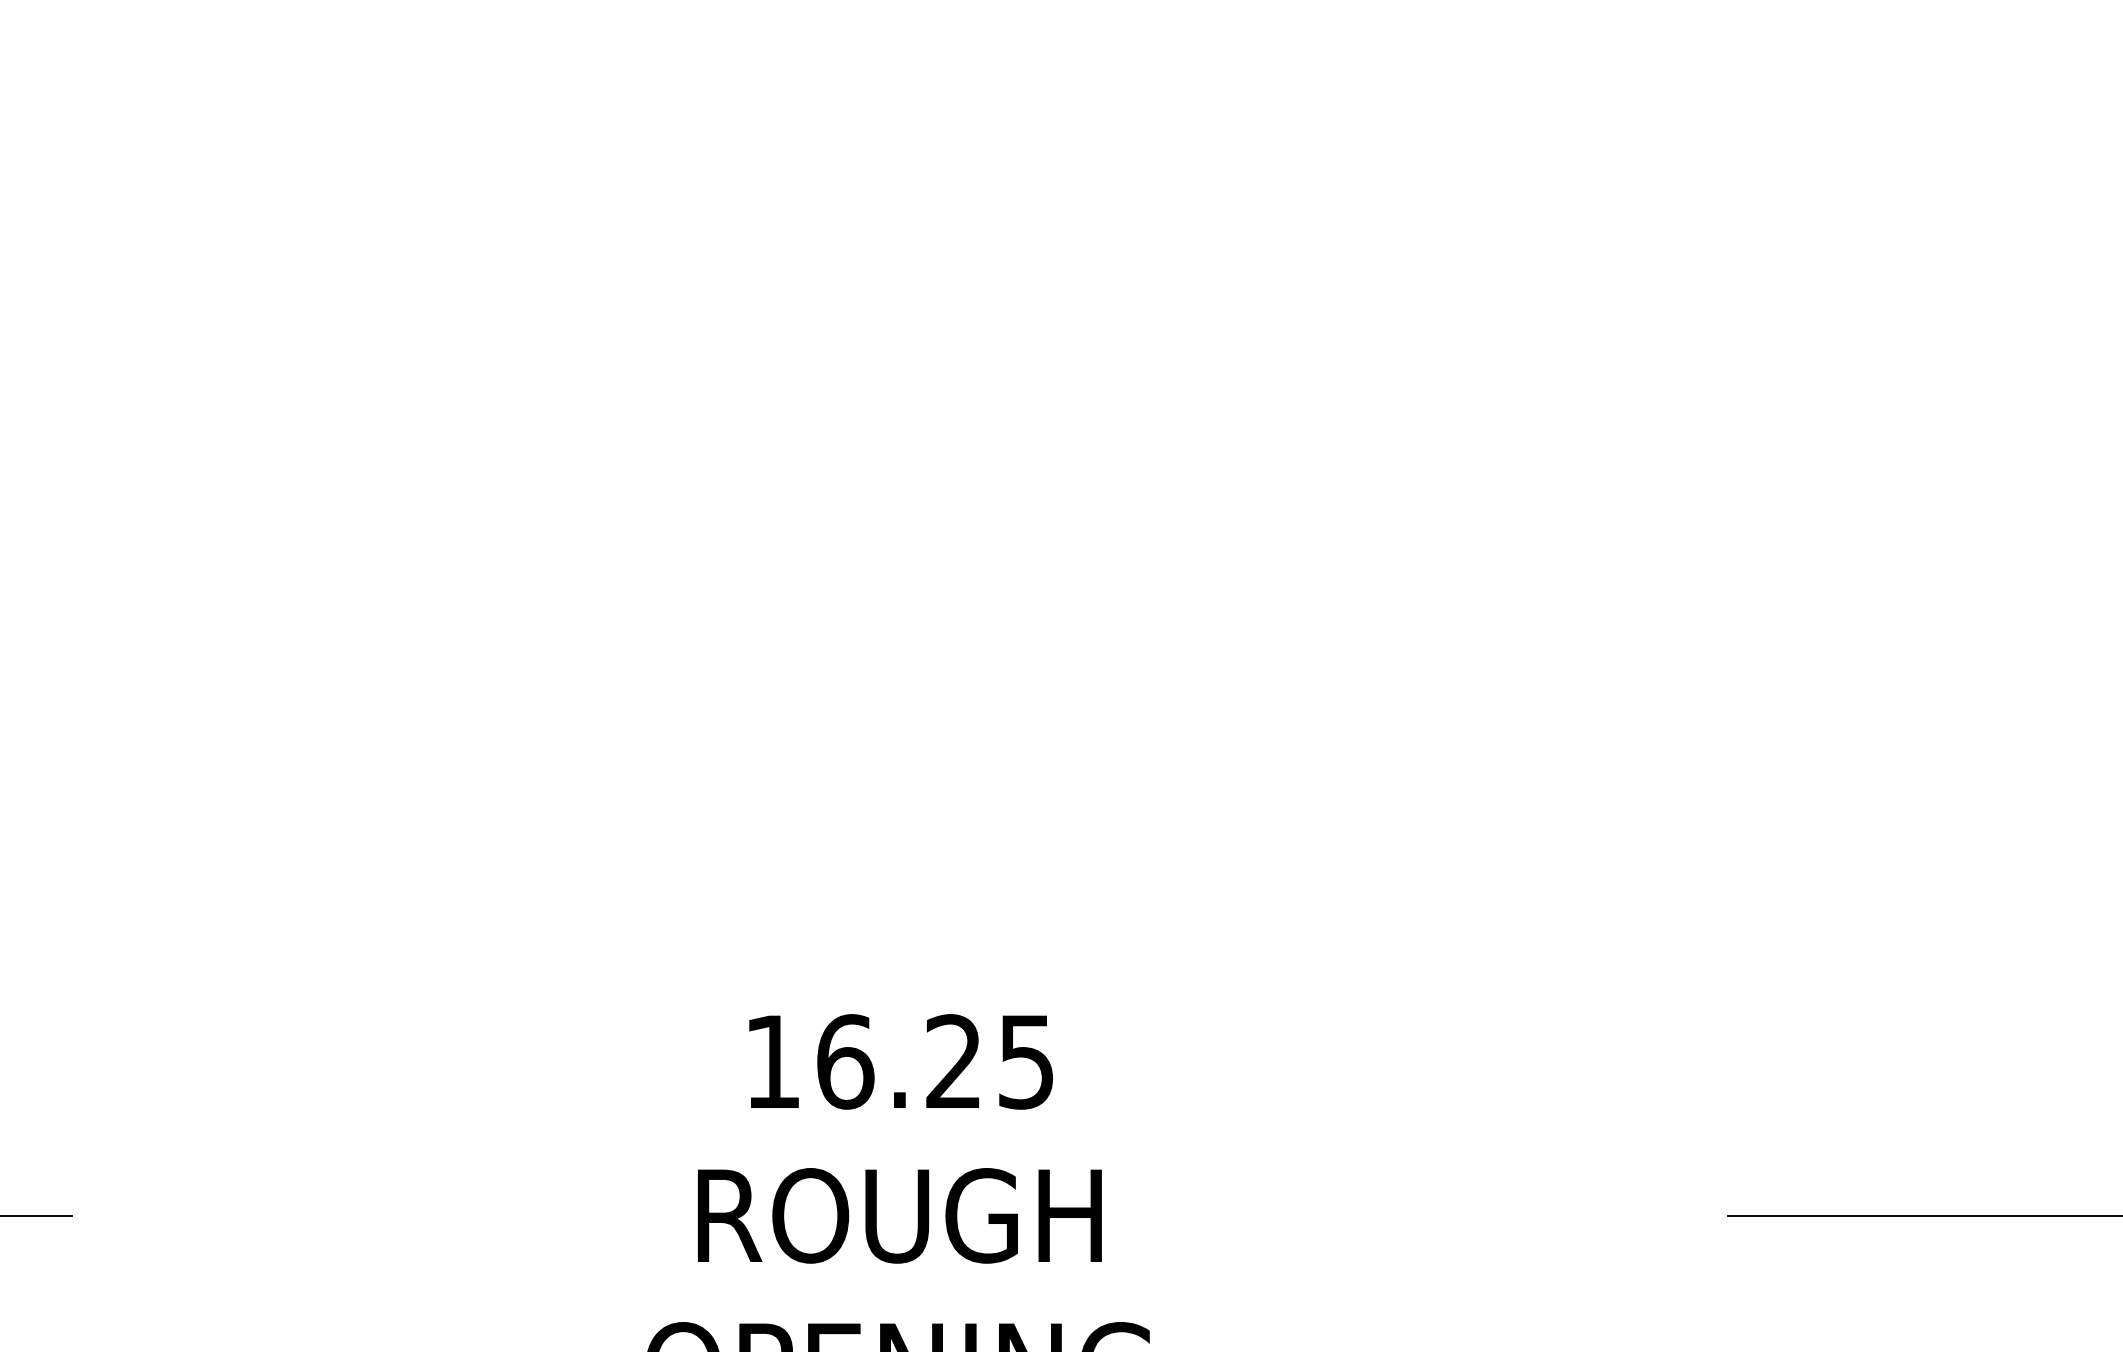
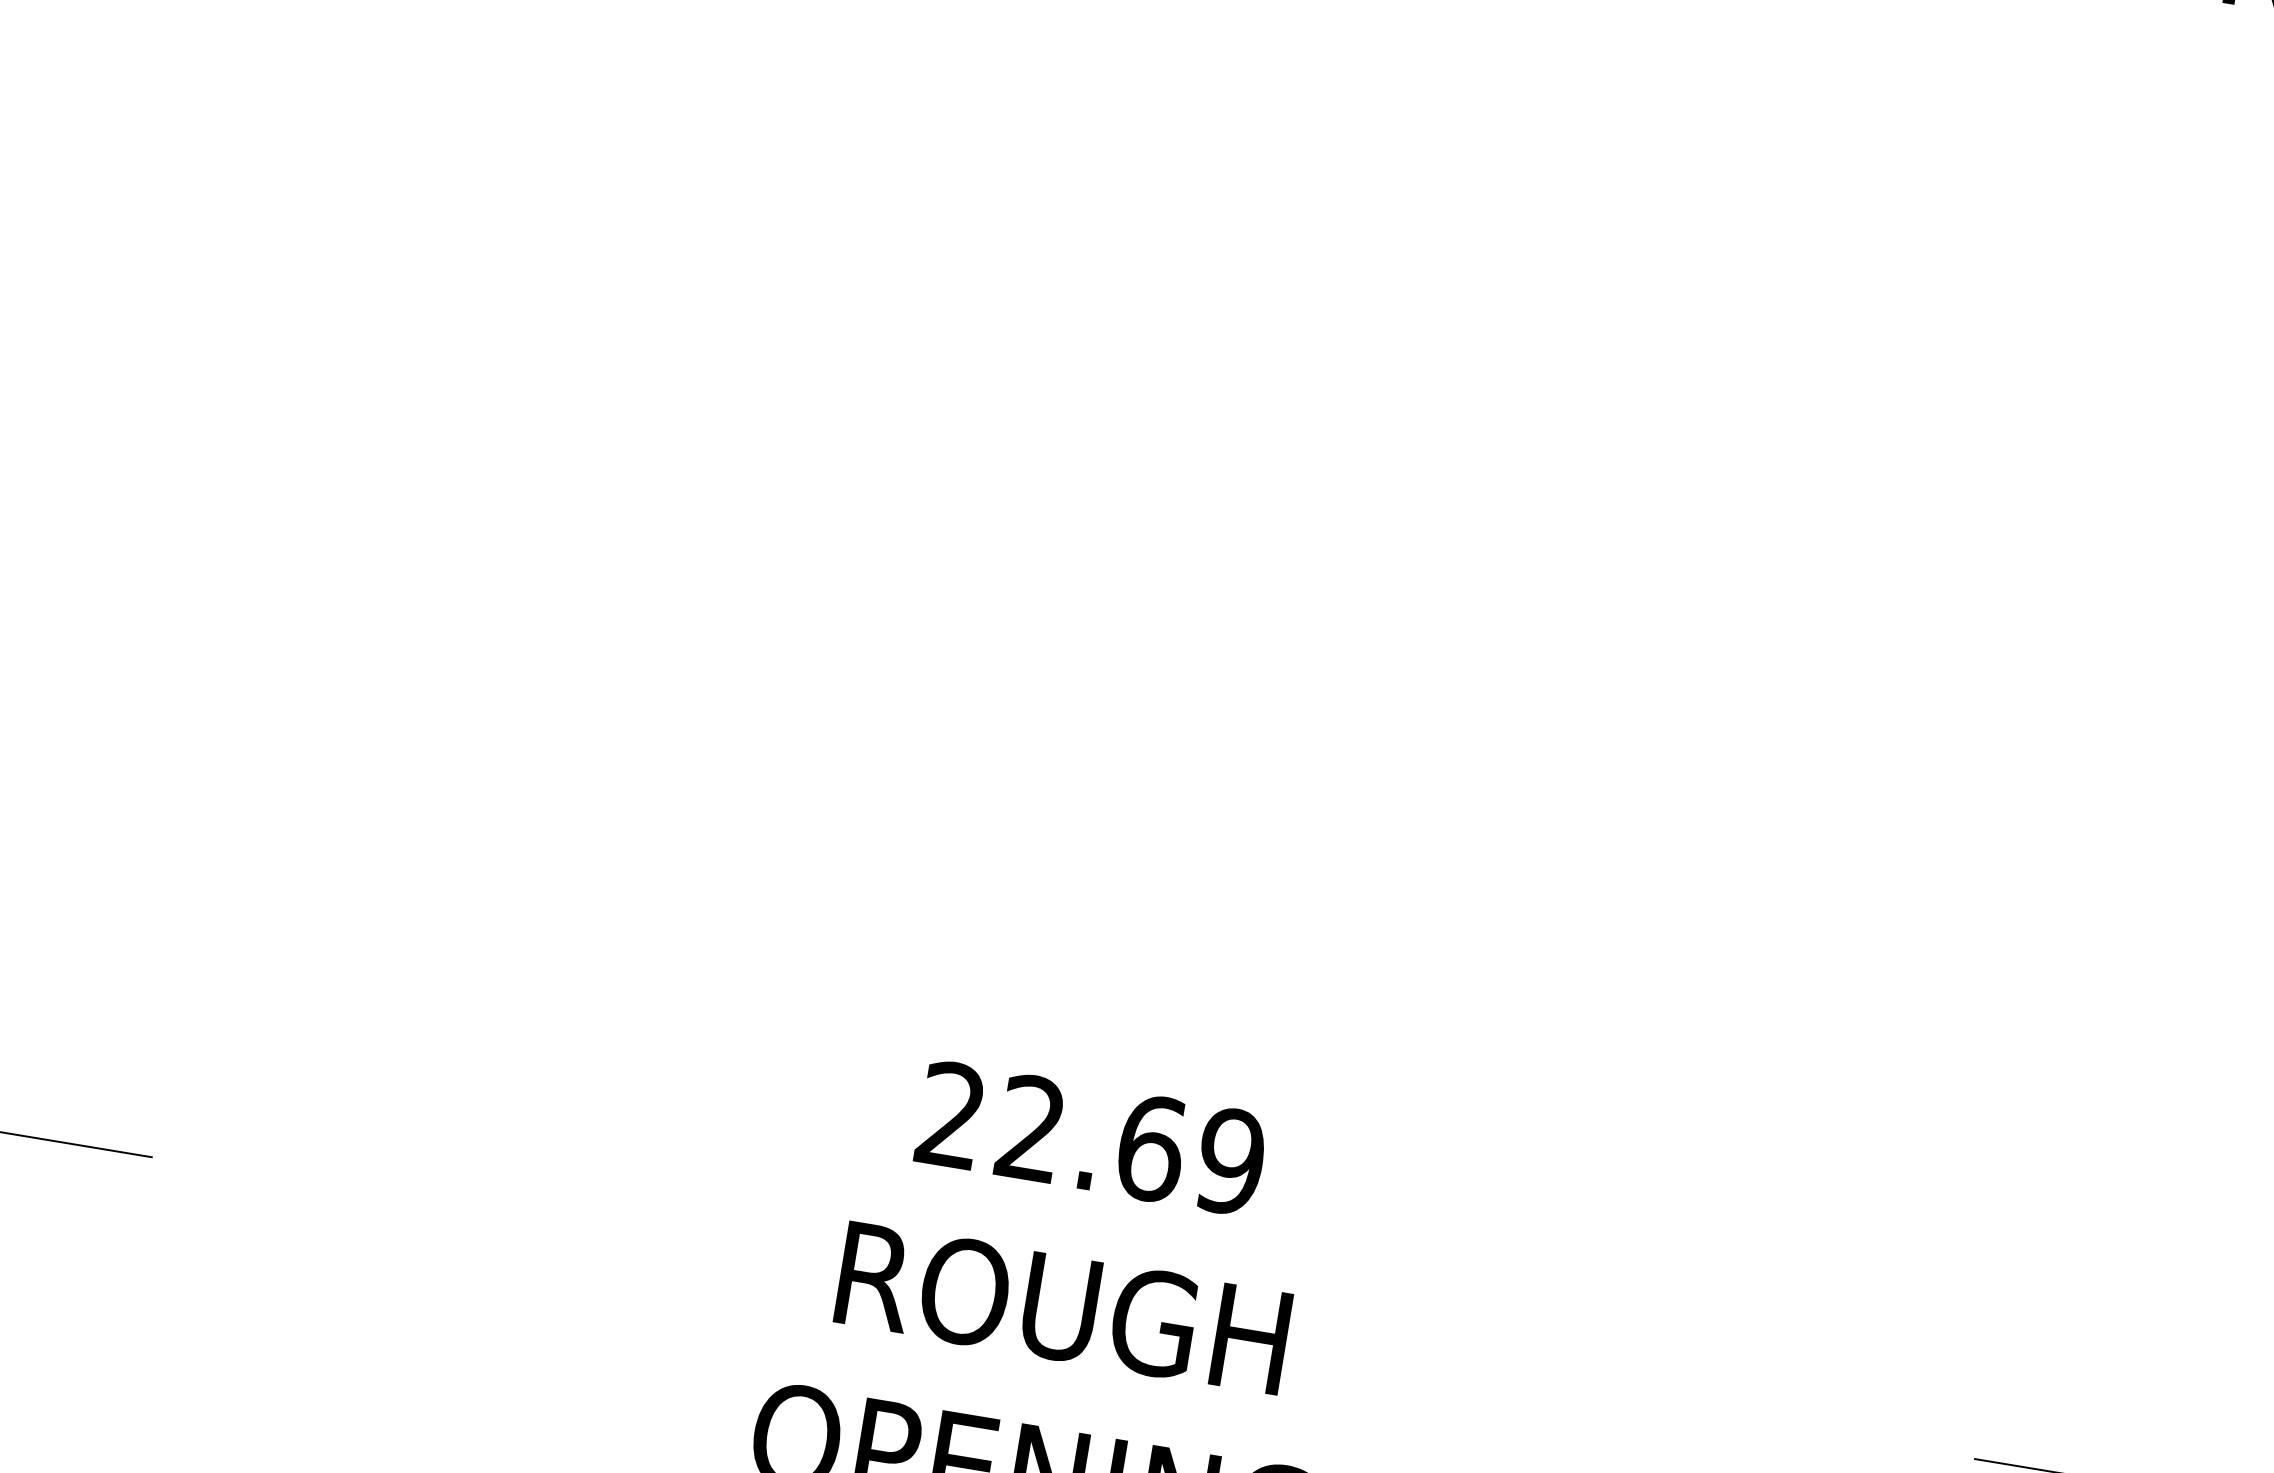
text: (899, 1061) -> (1091, 1138), 16.25 -> 22.69

